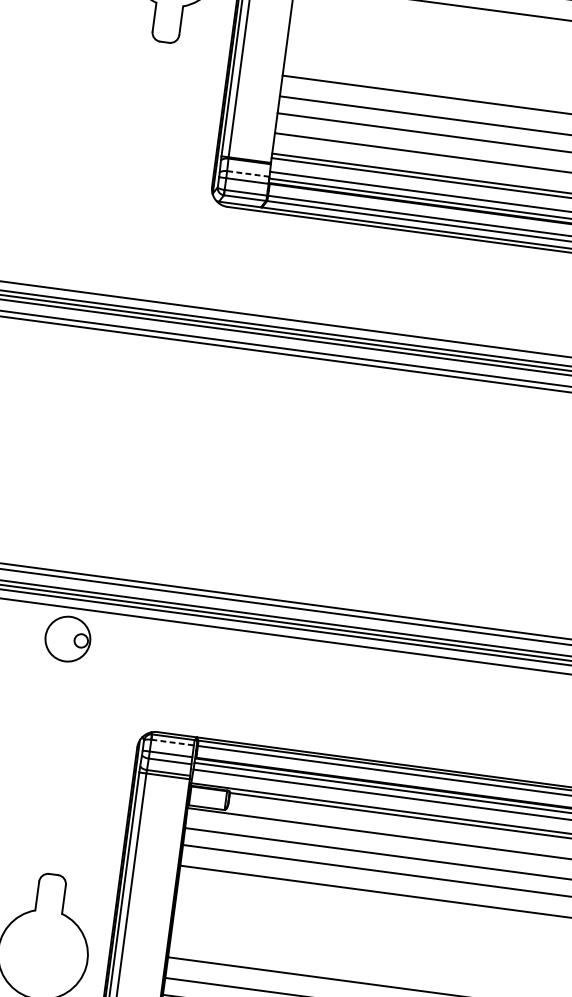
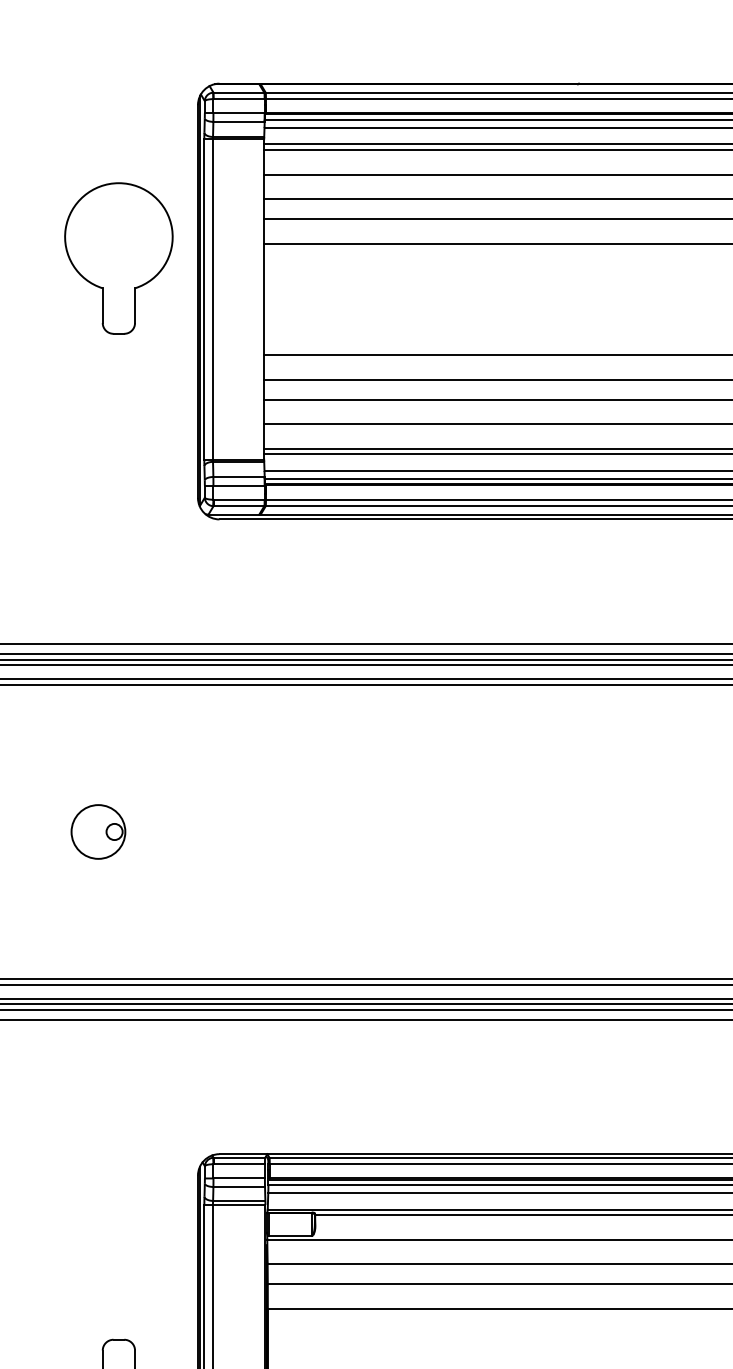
line: (247, 173) -> (238, 476), dashed -> solid
part: (68, 638) -> (98, 831), moved
line: (172, 742) -> (239, 1164), dashed -> solid

